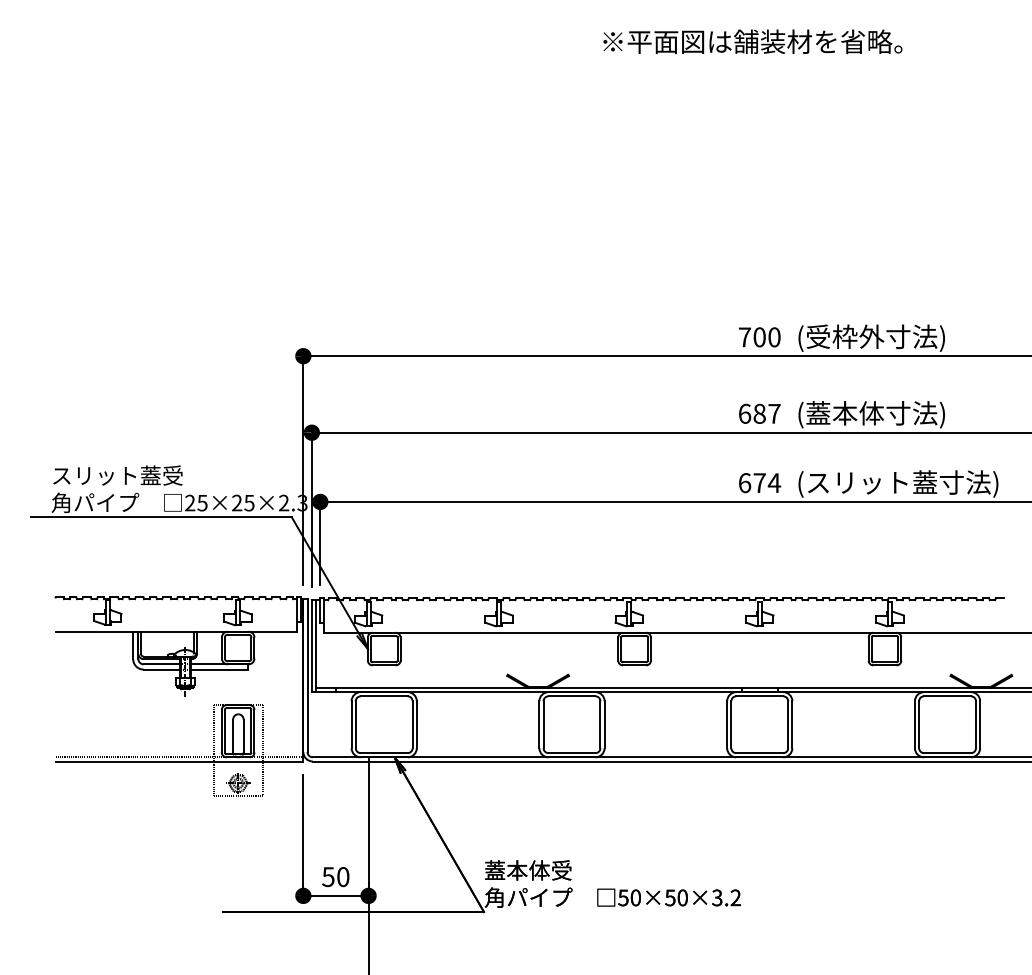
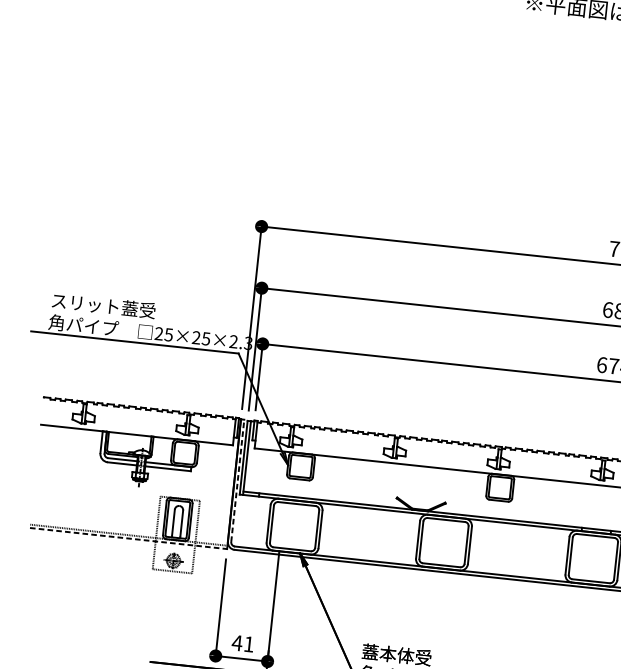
line: (307, 675) -> (237, 480), solid -> dashed
line: (179, 761) -> (128, 538), solid -> dashed
text: (335, 877) -> (242, 644), 50 -> 41

